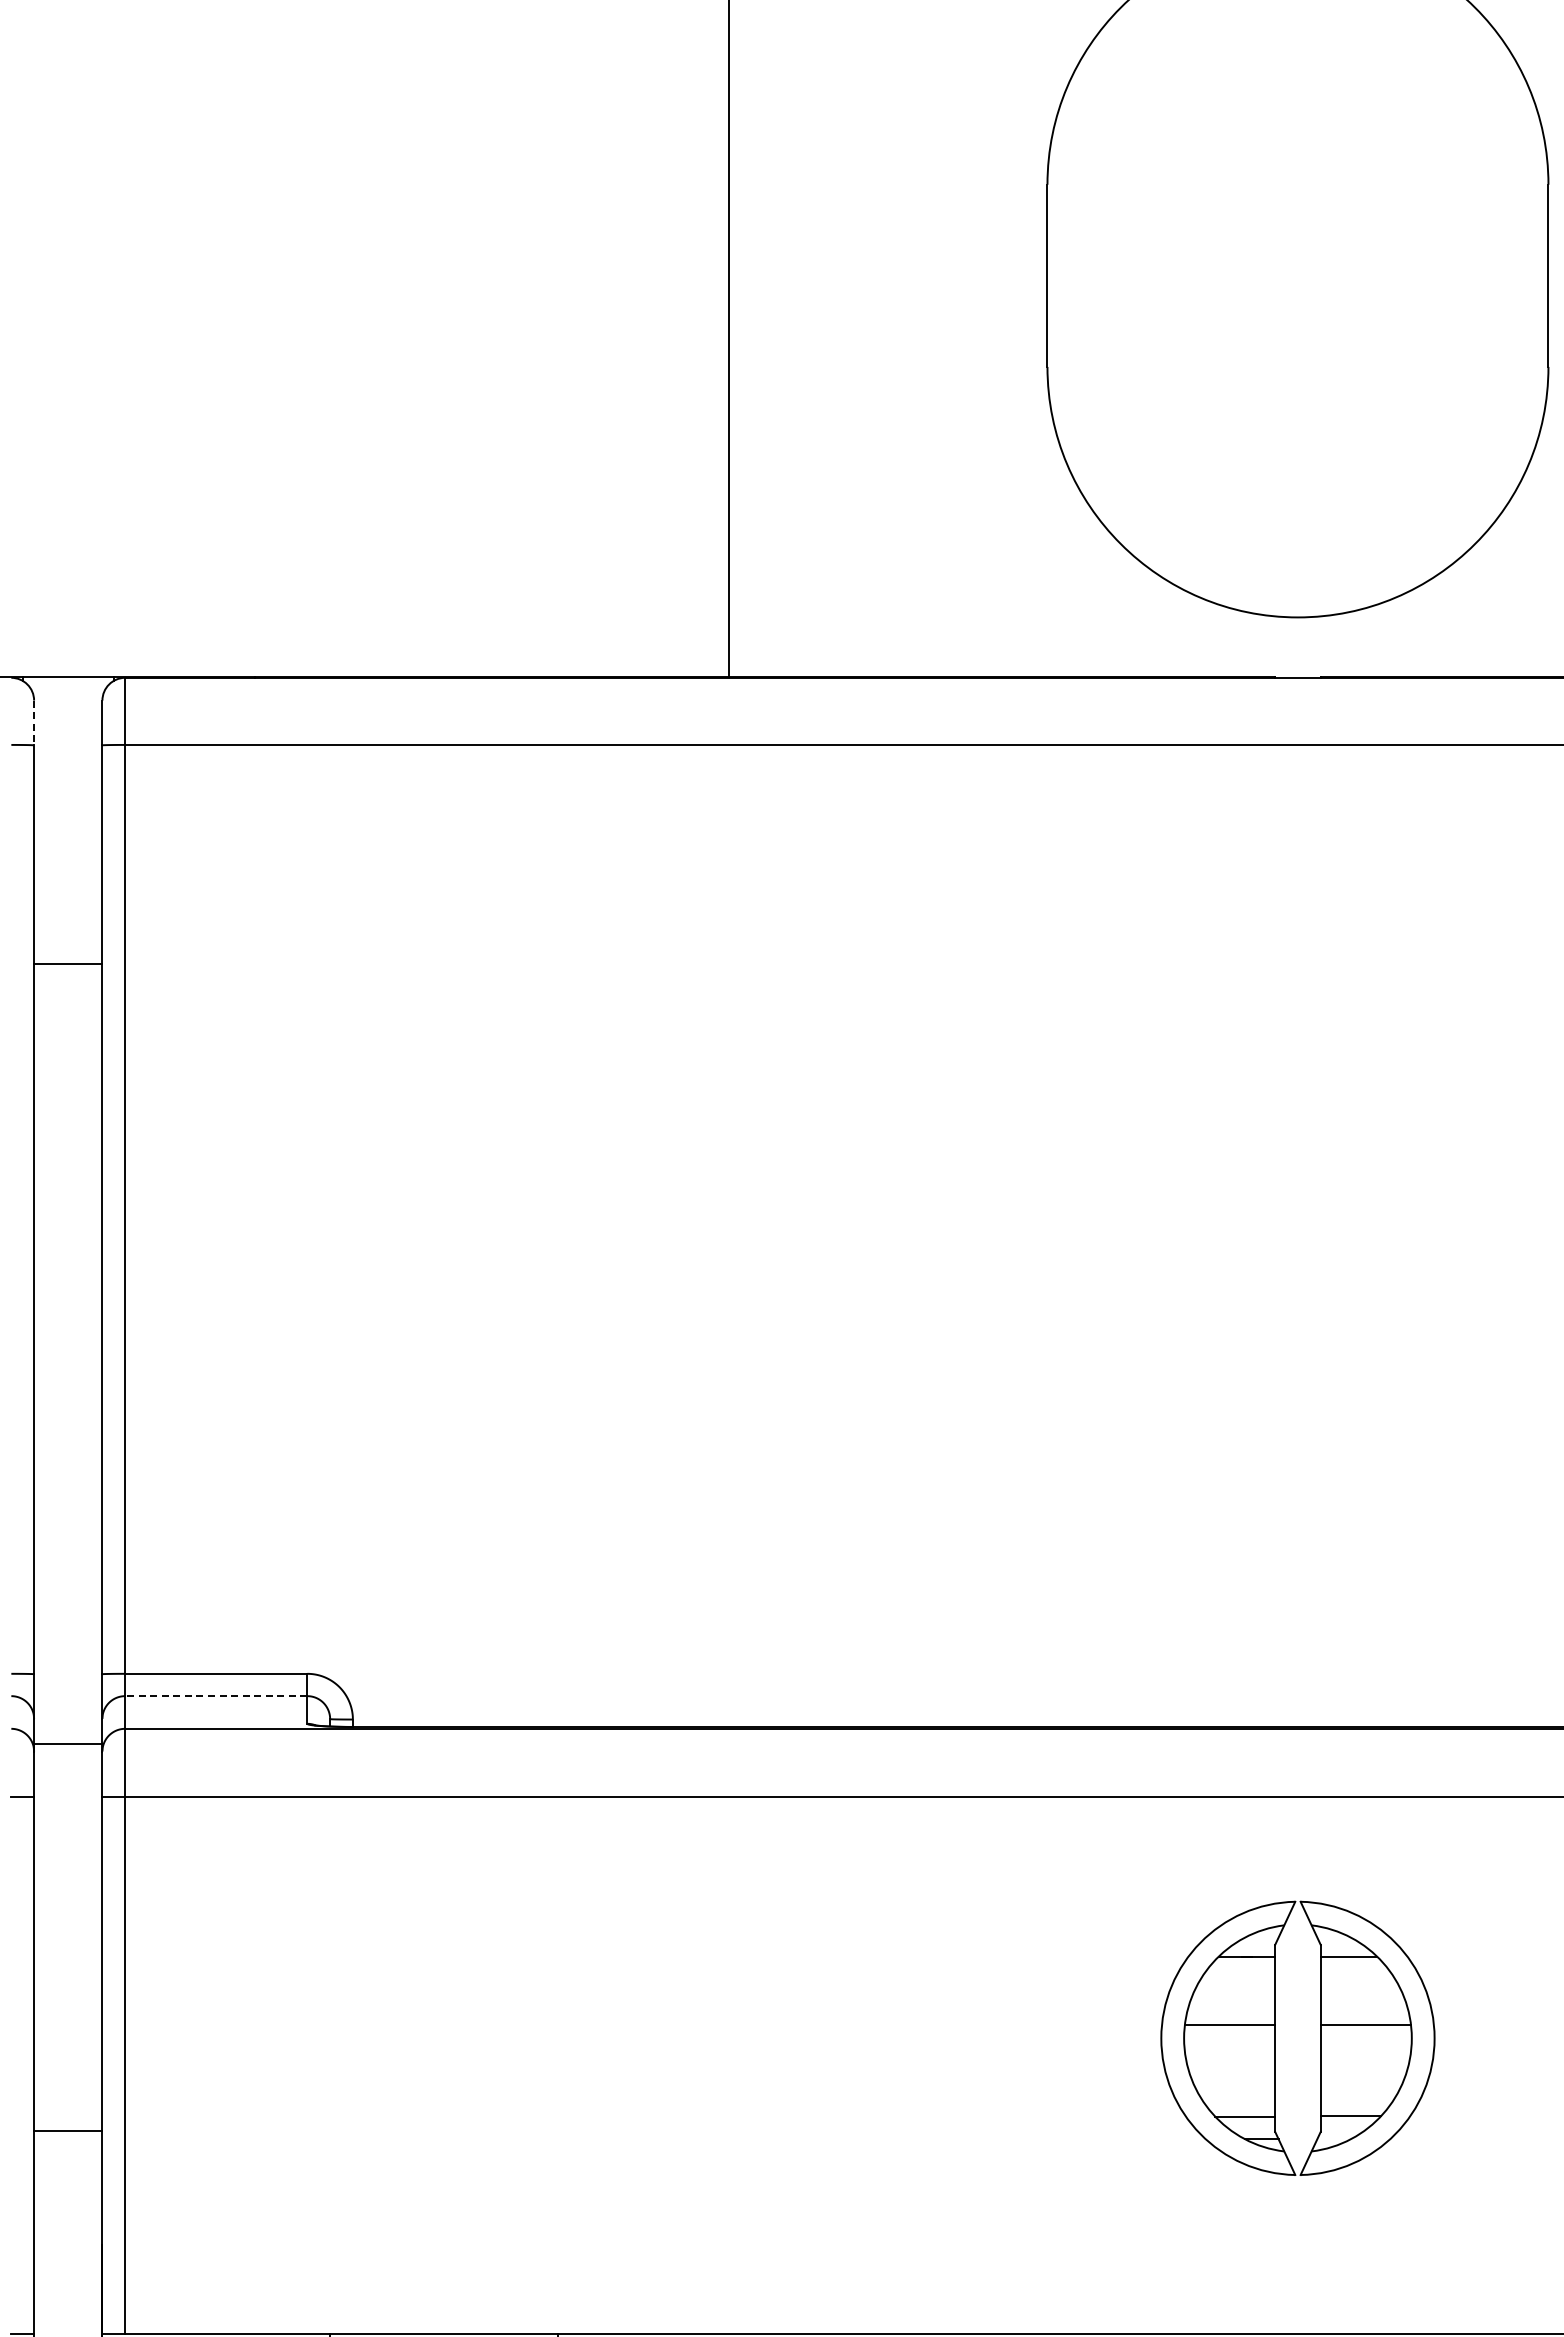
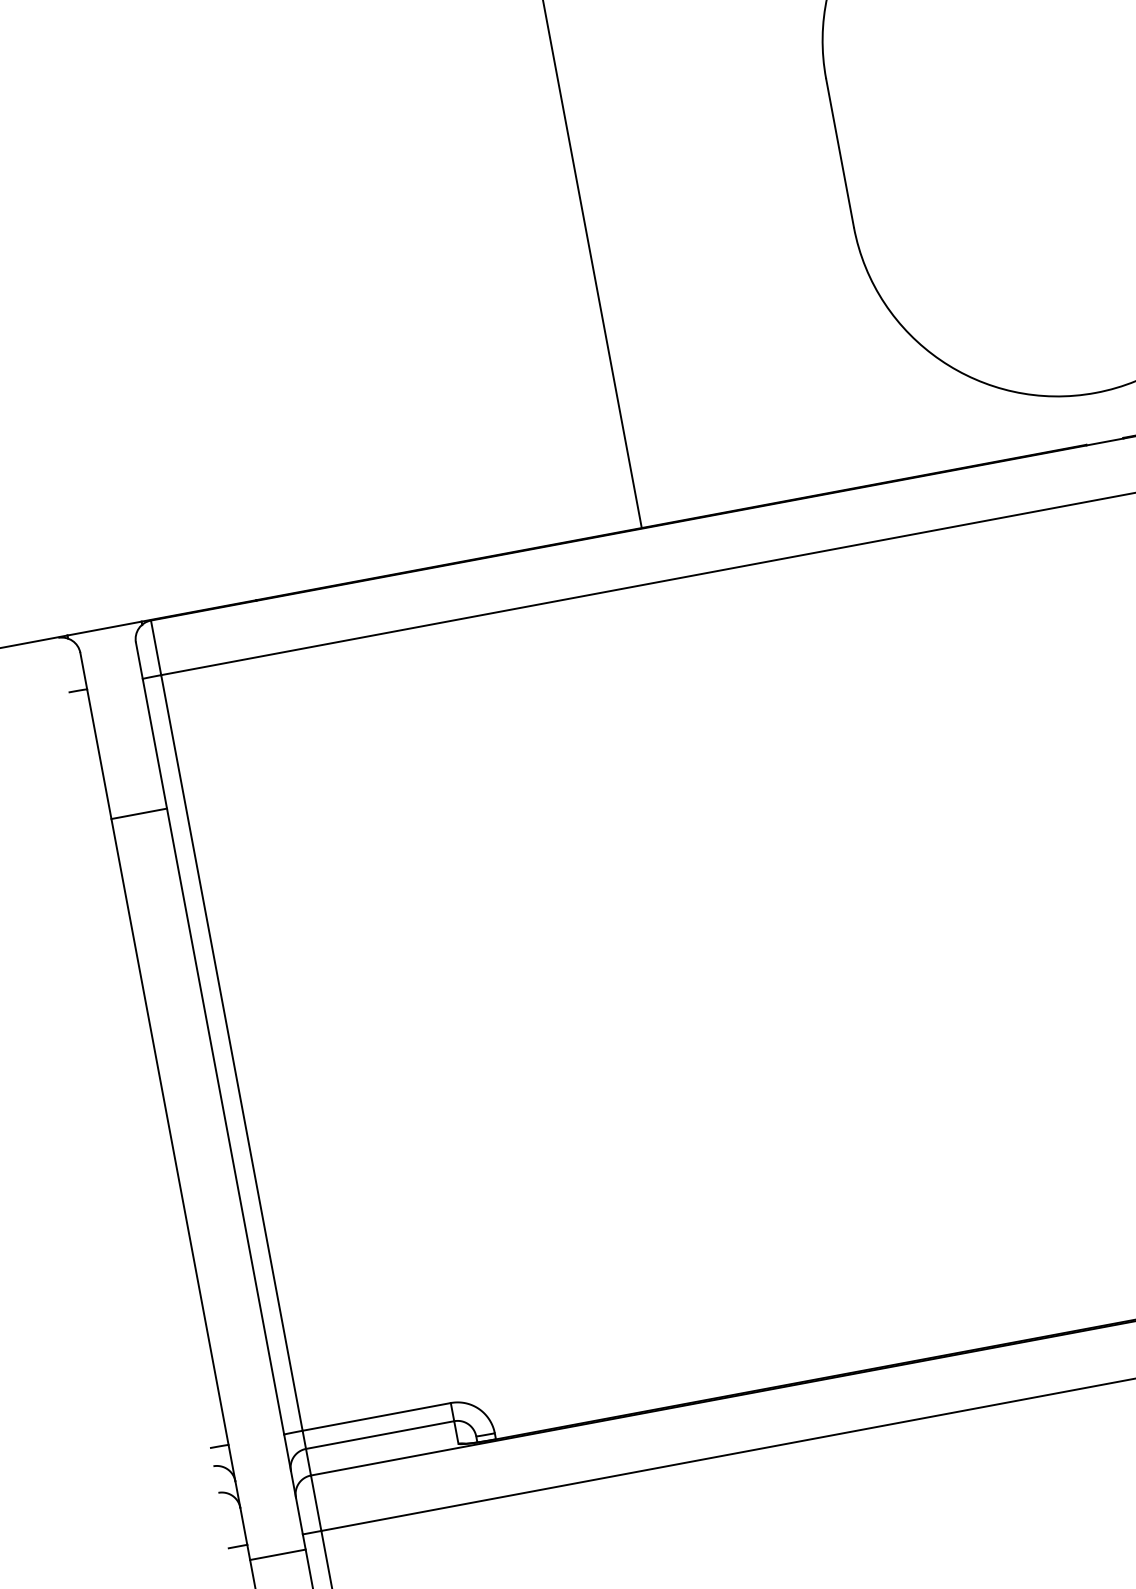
line: (34, 723) -> (84, 671), dashed -> solid
line: (68, 963) -> (139, 813), moved
line: (215, 1696) -> (379, 1435), dashed -> solid
line: (68, 1743) -> (278, 1554), moved

